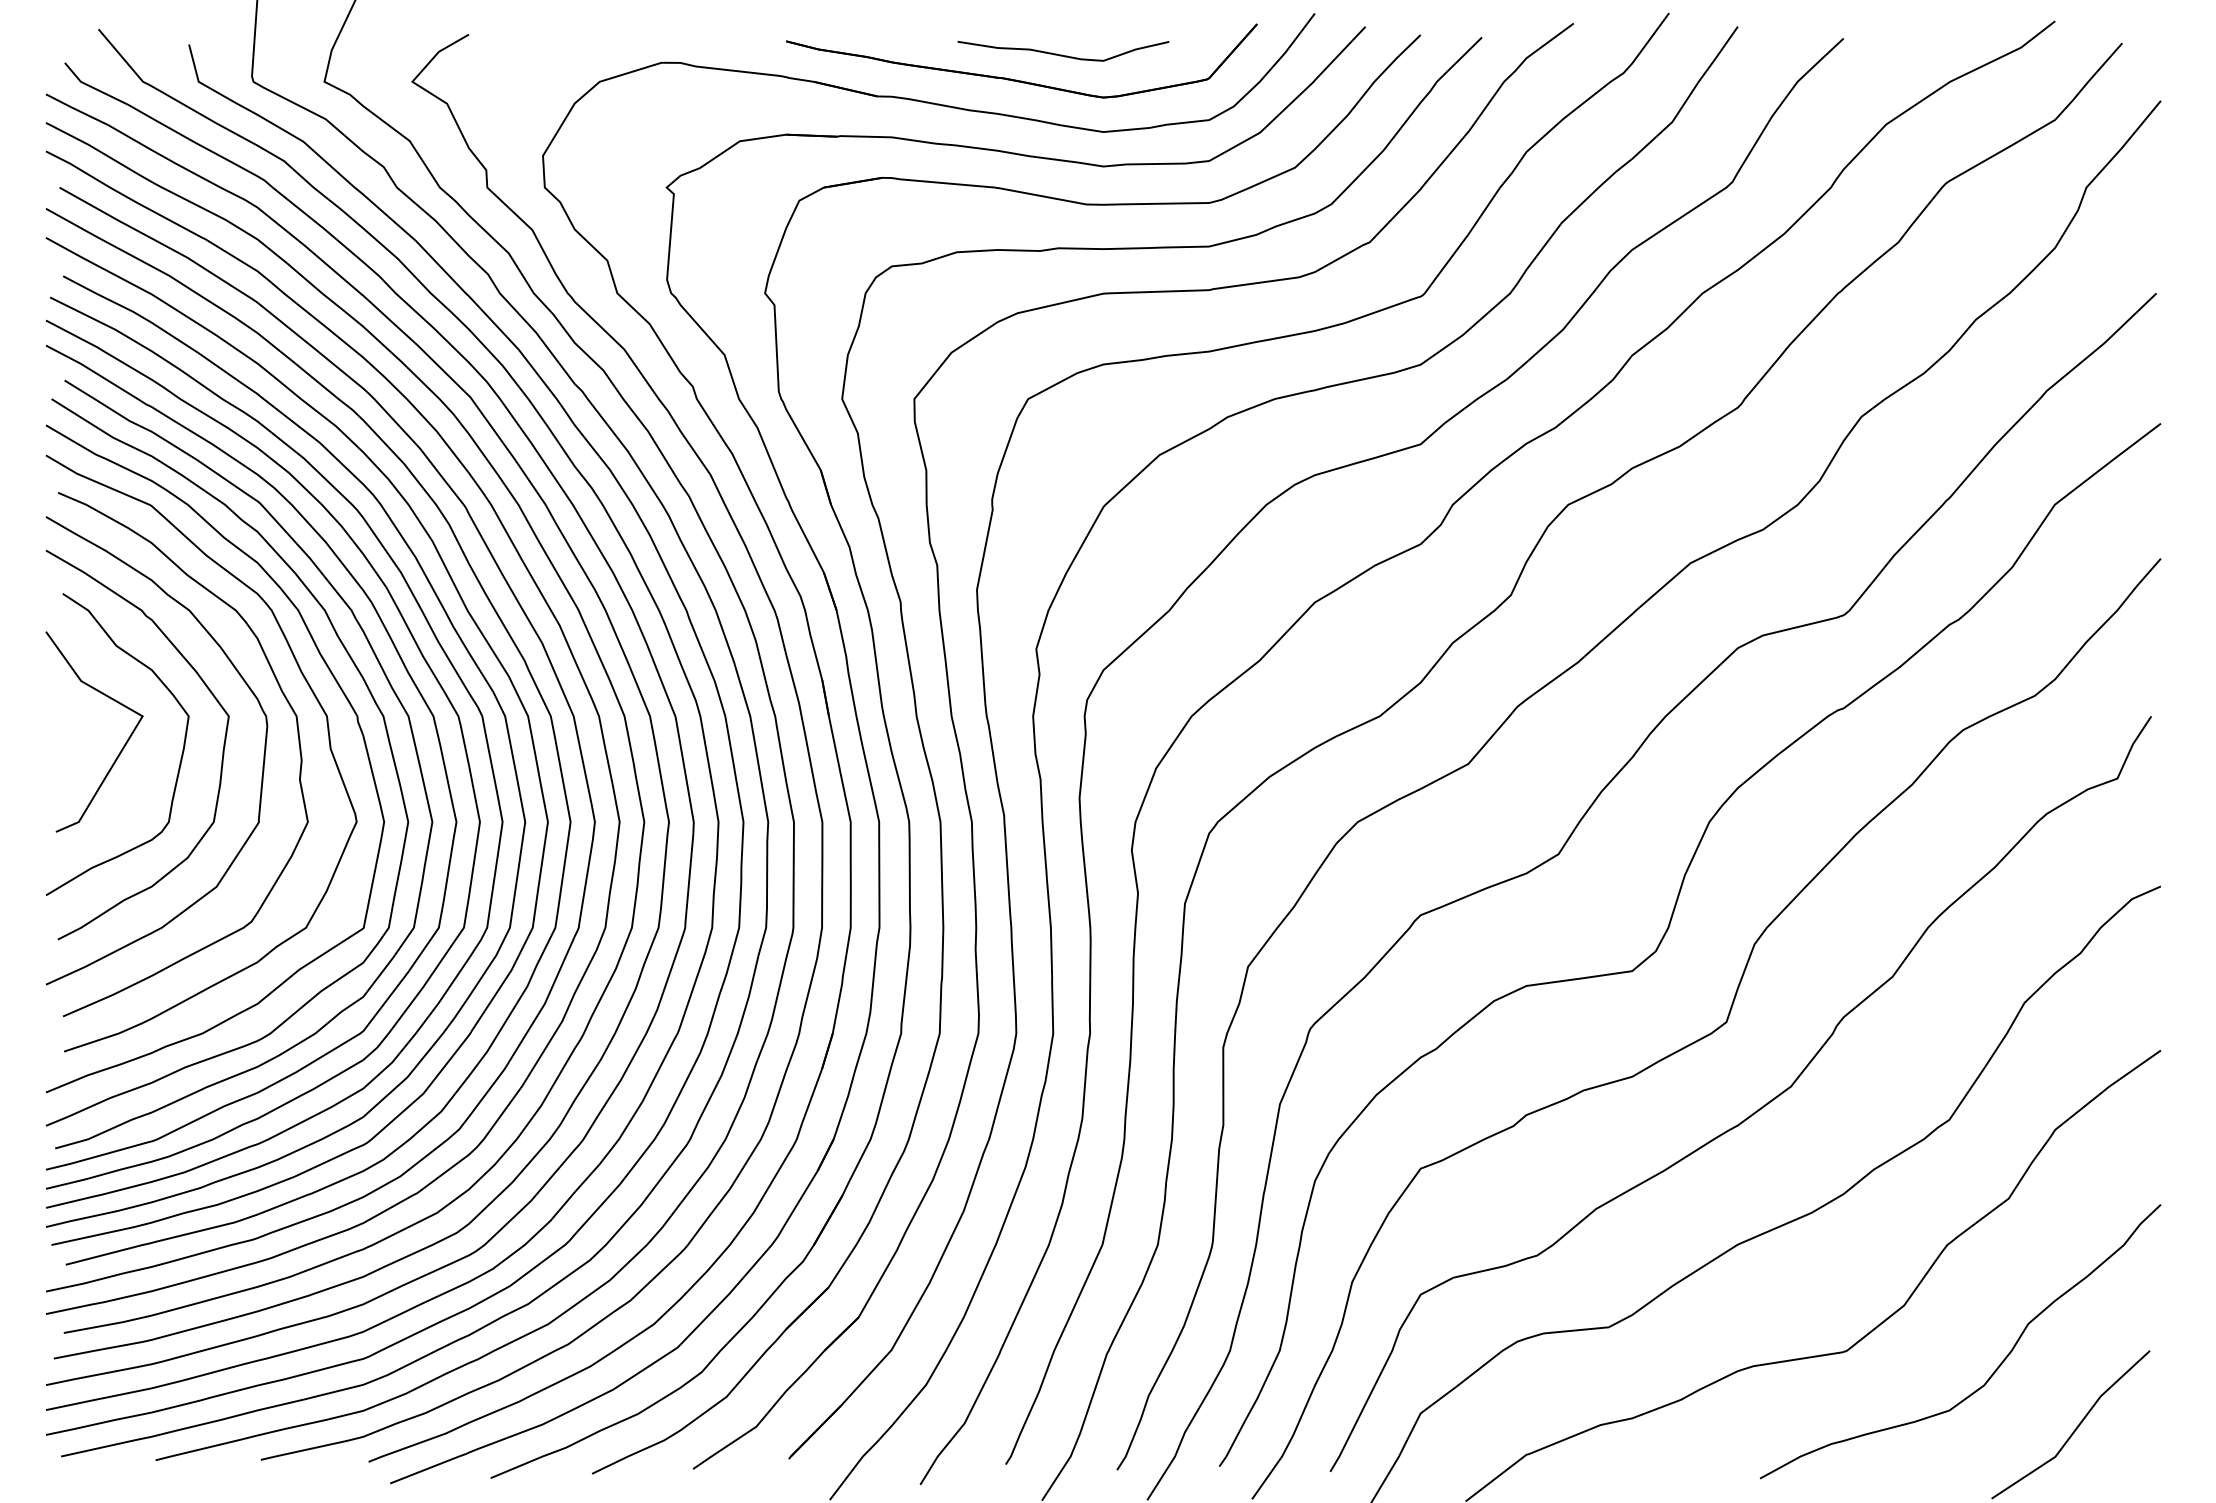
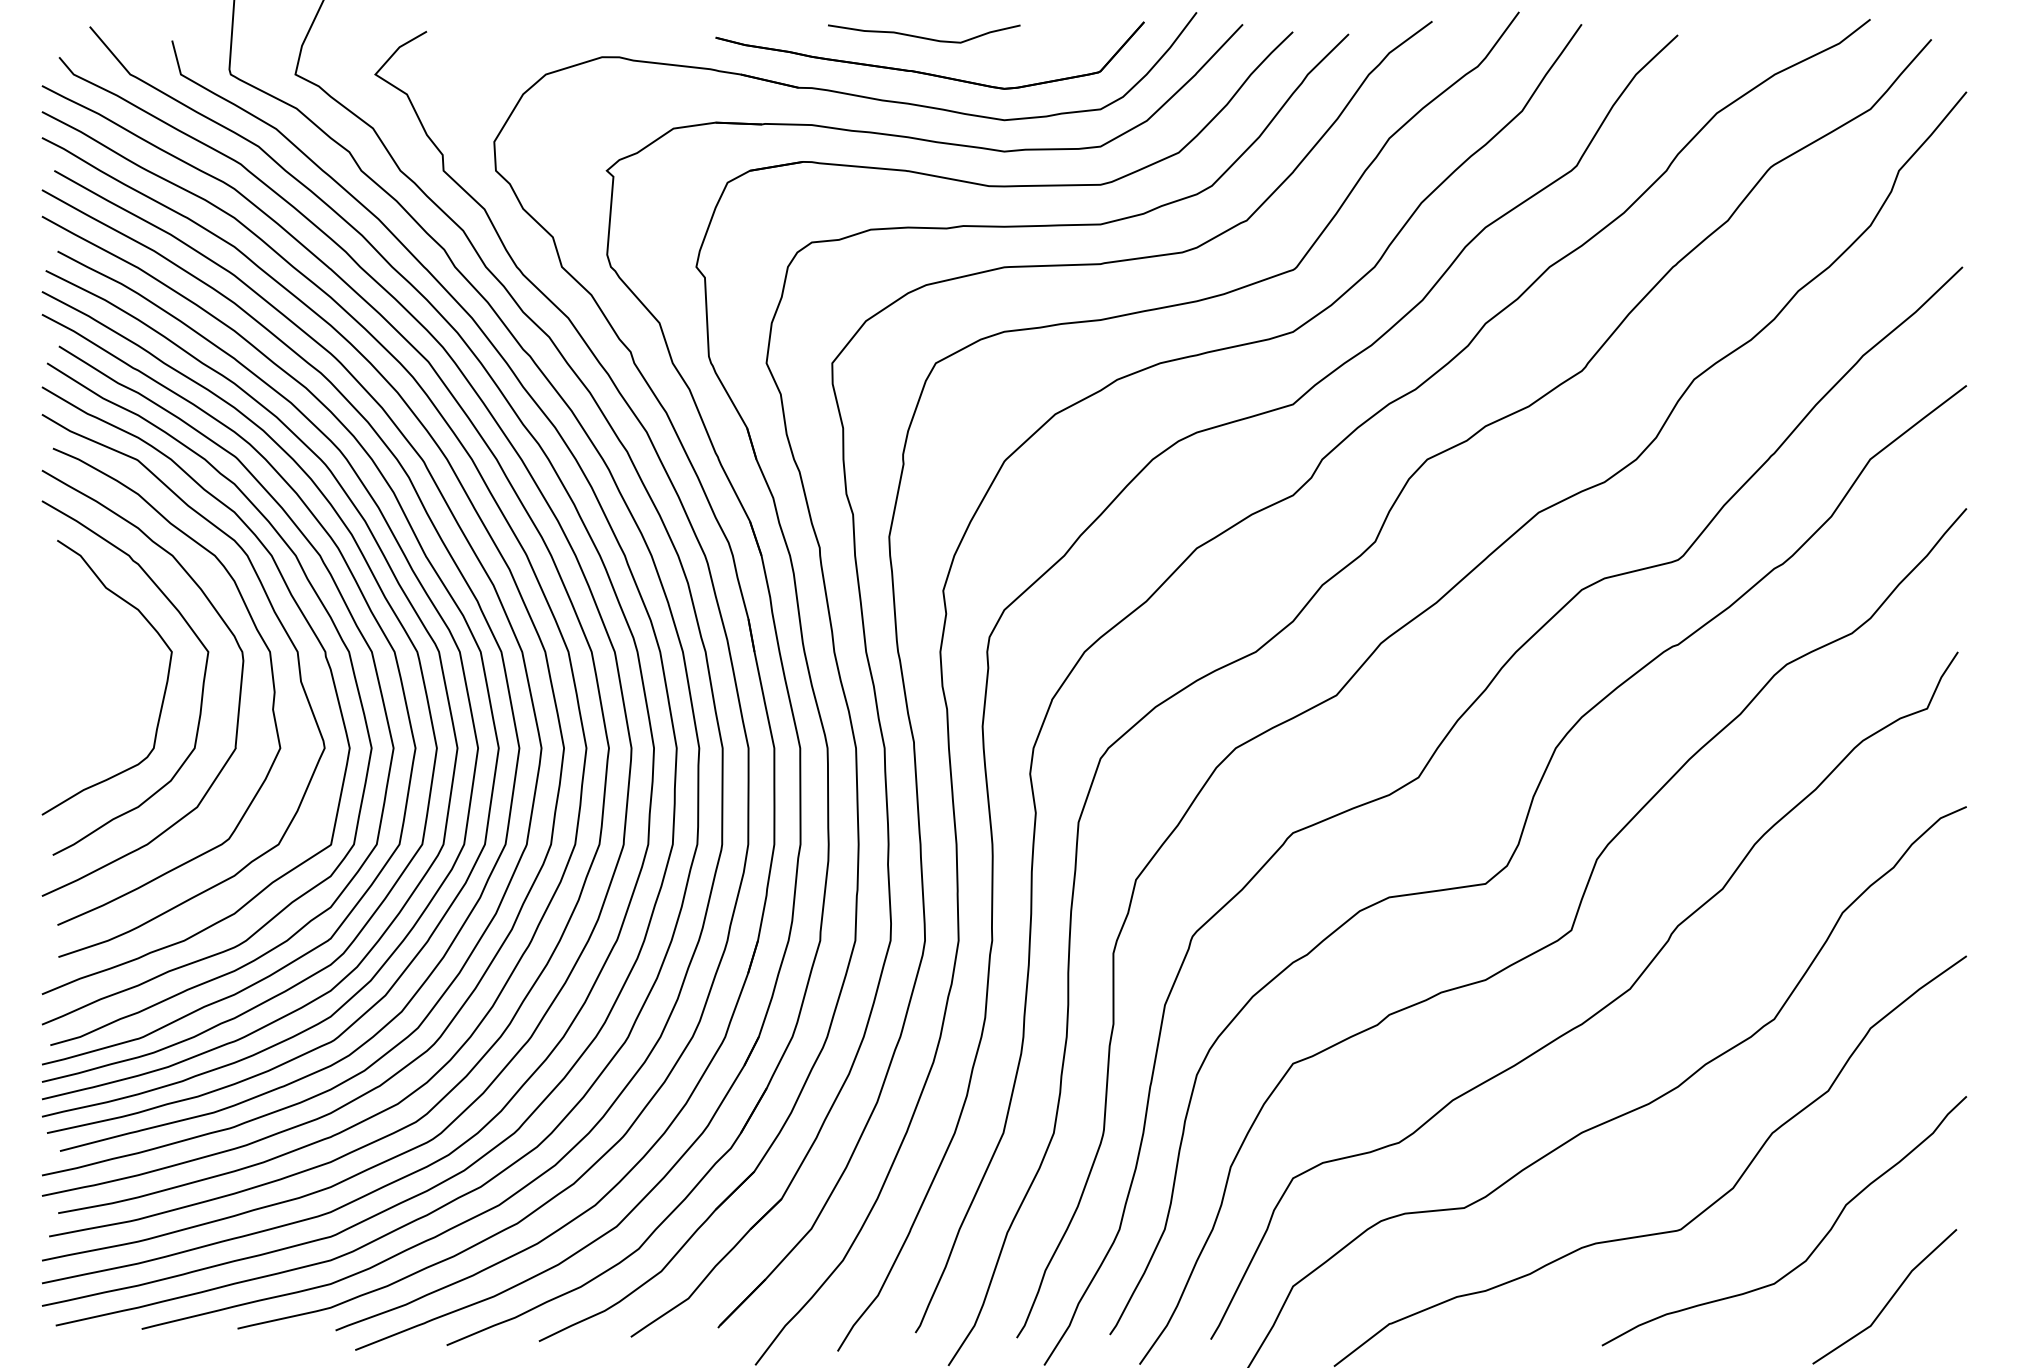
curve: (1062, 54) -> (923, 36), moved
curve: (123, 745) -> (112, 678), removed

